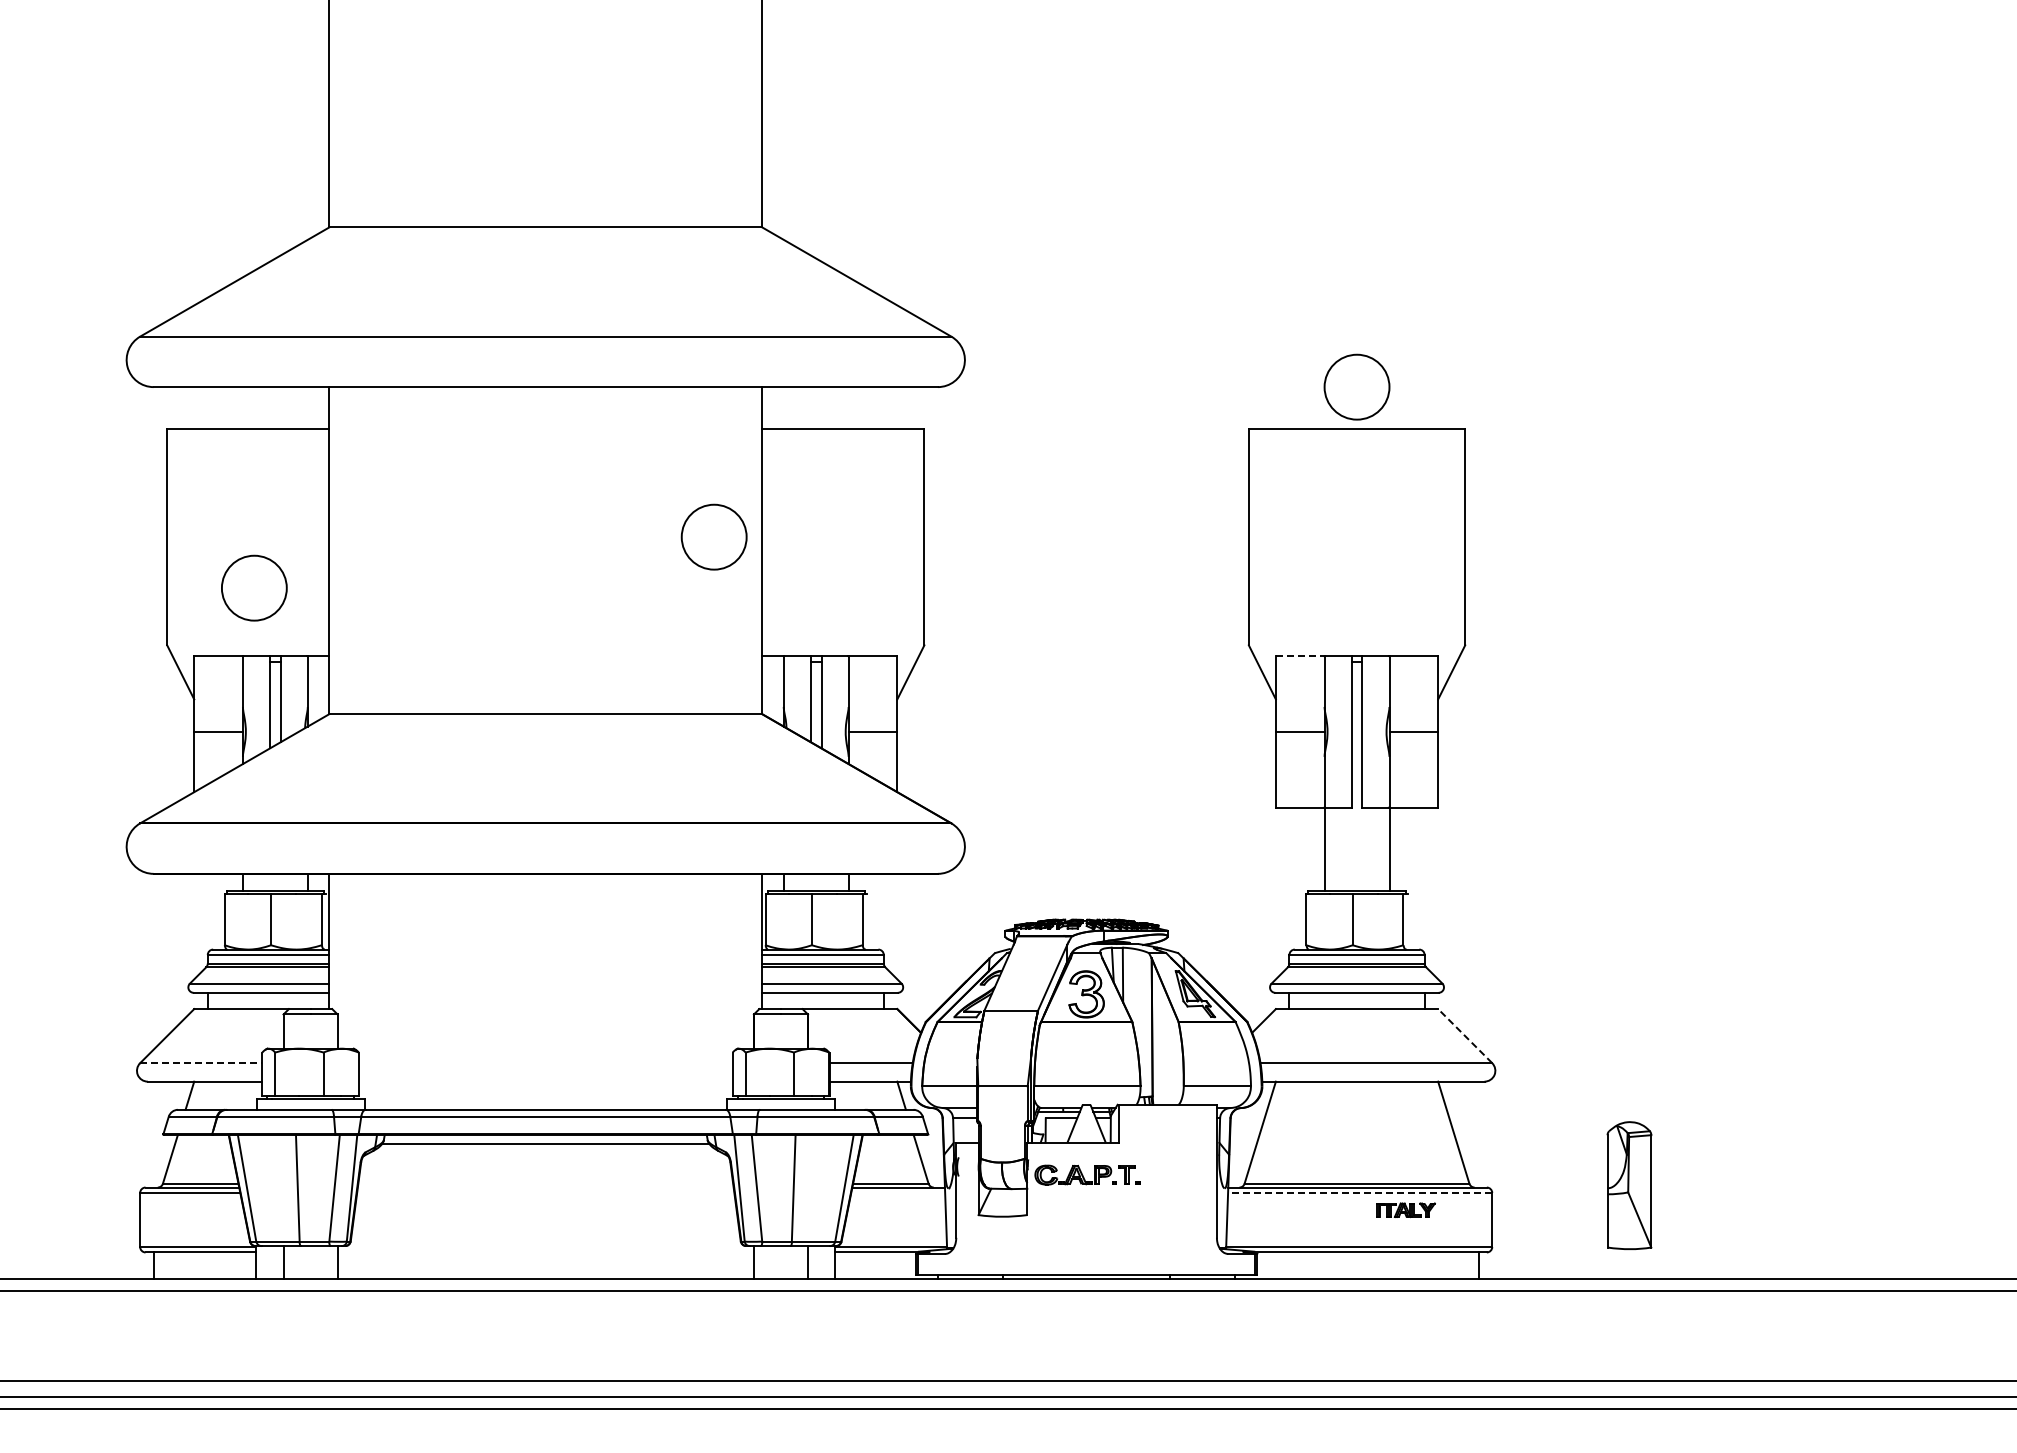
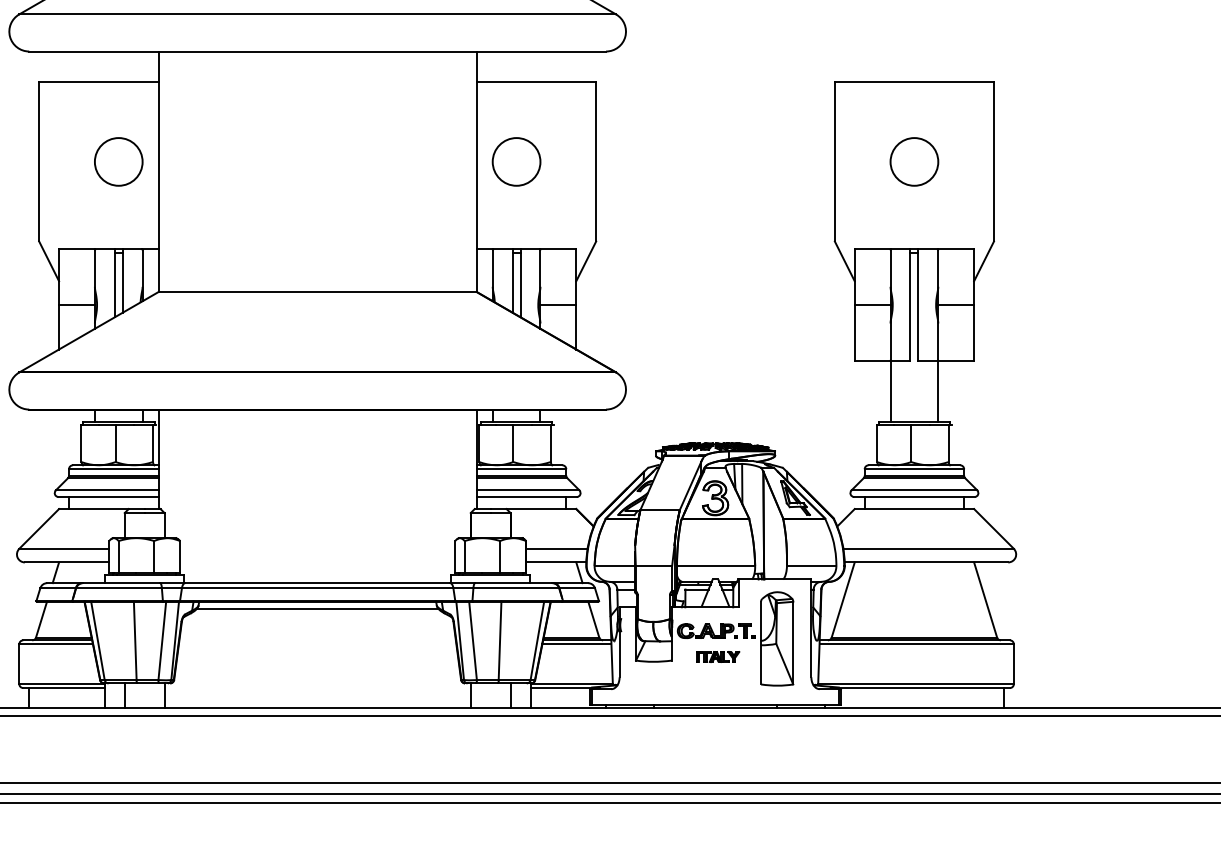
circle: (1356, 386) -> (914, 161), moved
circle: (713, 536) -> (516, 161), moved
circle: (254, 587) -> (118, 161), moved
line: (1300, 656) -> (872, 249), dashed -> solid
line: (1464, 1035) -> (993, 528), dashed -> solid
line: (201, 1063) -> (64, 549), dashed -> solid
part: (1629, 1185) -> (777, 638), moved
line: (898, 1192) -> (577, 643), added
line: (1359, 1192) -> (916, 643), dashed -> solid
part: (1405, 1209) -> (717, 656), moved

